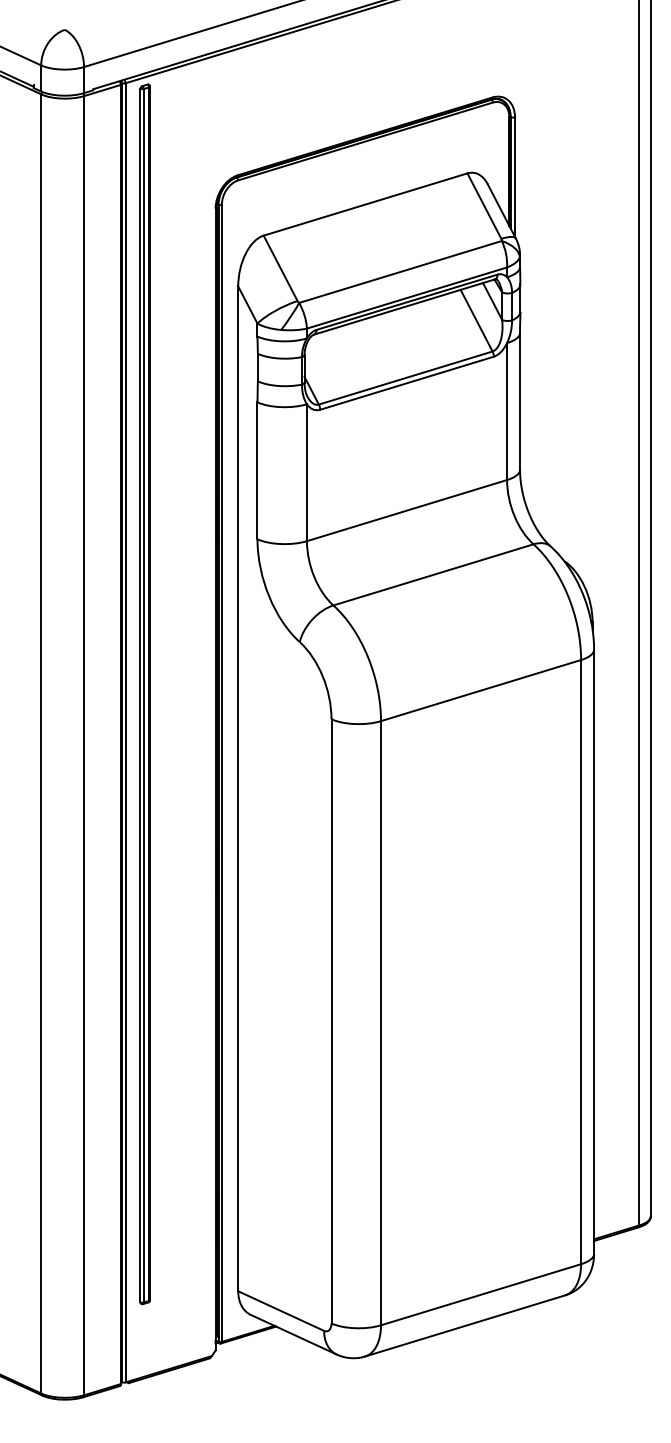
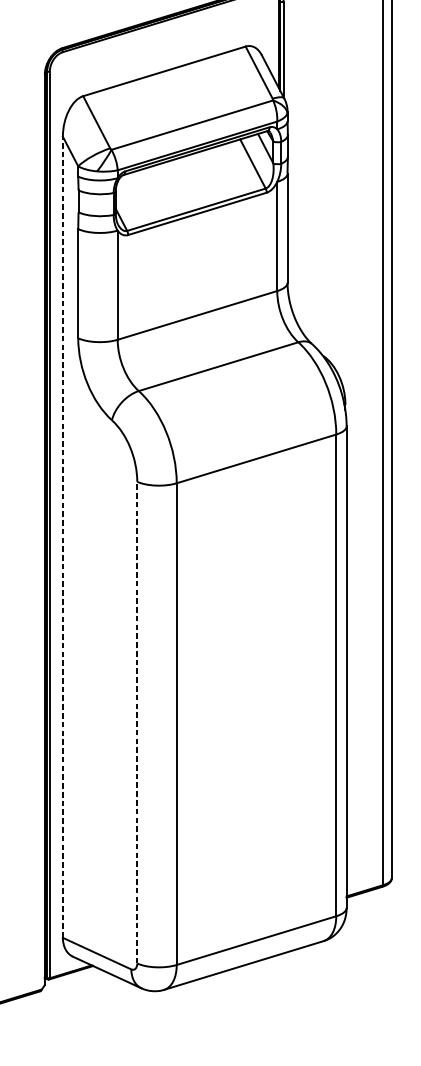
line: (238, 788) -> (63, 536), solid -> dashed
line: (331, 1020) -> (137, 721), solid -> dashed

